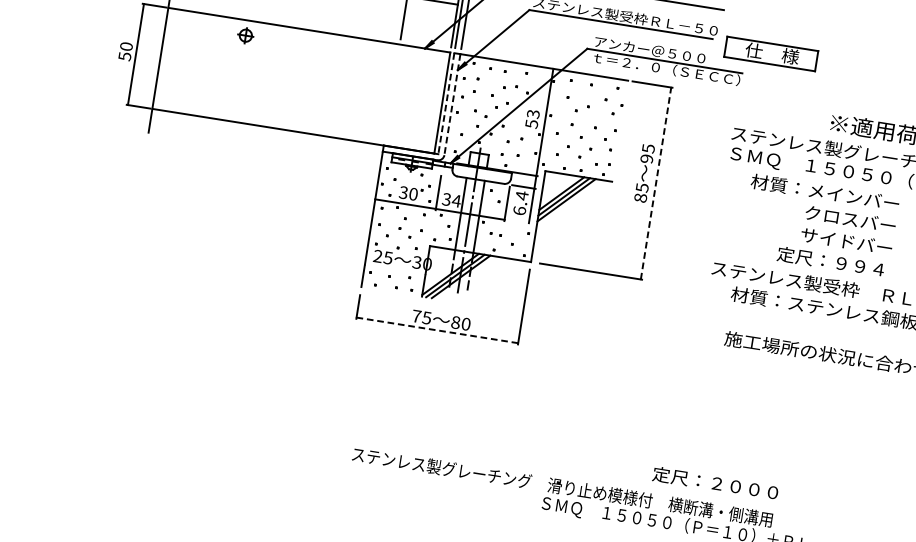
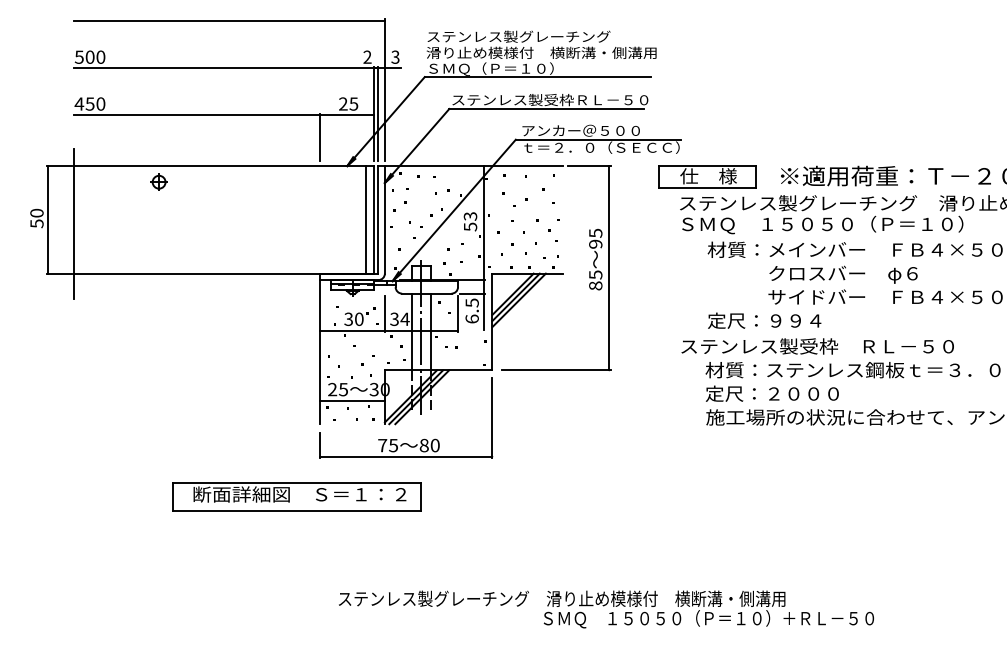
part: (771, 53) -> (707, 176), moved
line: (434, 101) -> (365, 219), added
line: (446, 103) -> (378, 219), dashed -> solid
line: (452, 104) -> (384, 219), dashed -> solid
line: (656, 182) -> (609, 267), dashed -> solid
text: (521, 195) -> (471, 302), 6.4 -> 6.5
text: (830, 261) -> (764, 320), moved
line: (395, 269) -> (352, 400), added
line: (437, 330) -> (406, 456), dashed -> solid
part: (328, 351) -> (296, 496), added
text: (714, 482) -> (771, 393), moved

